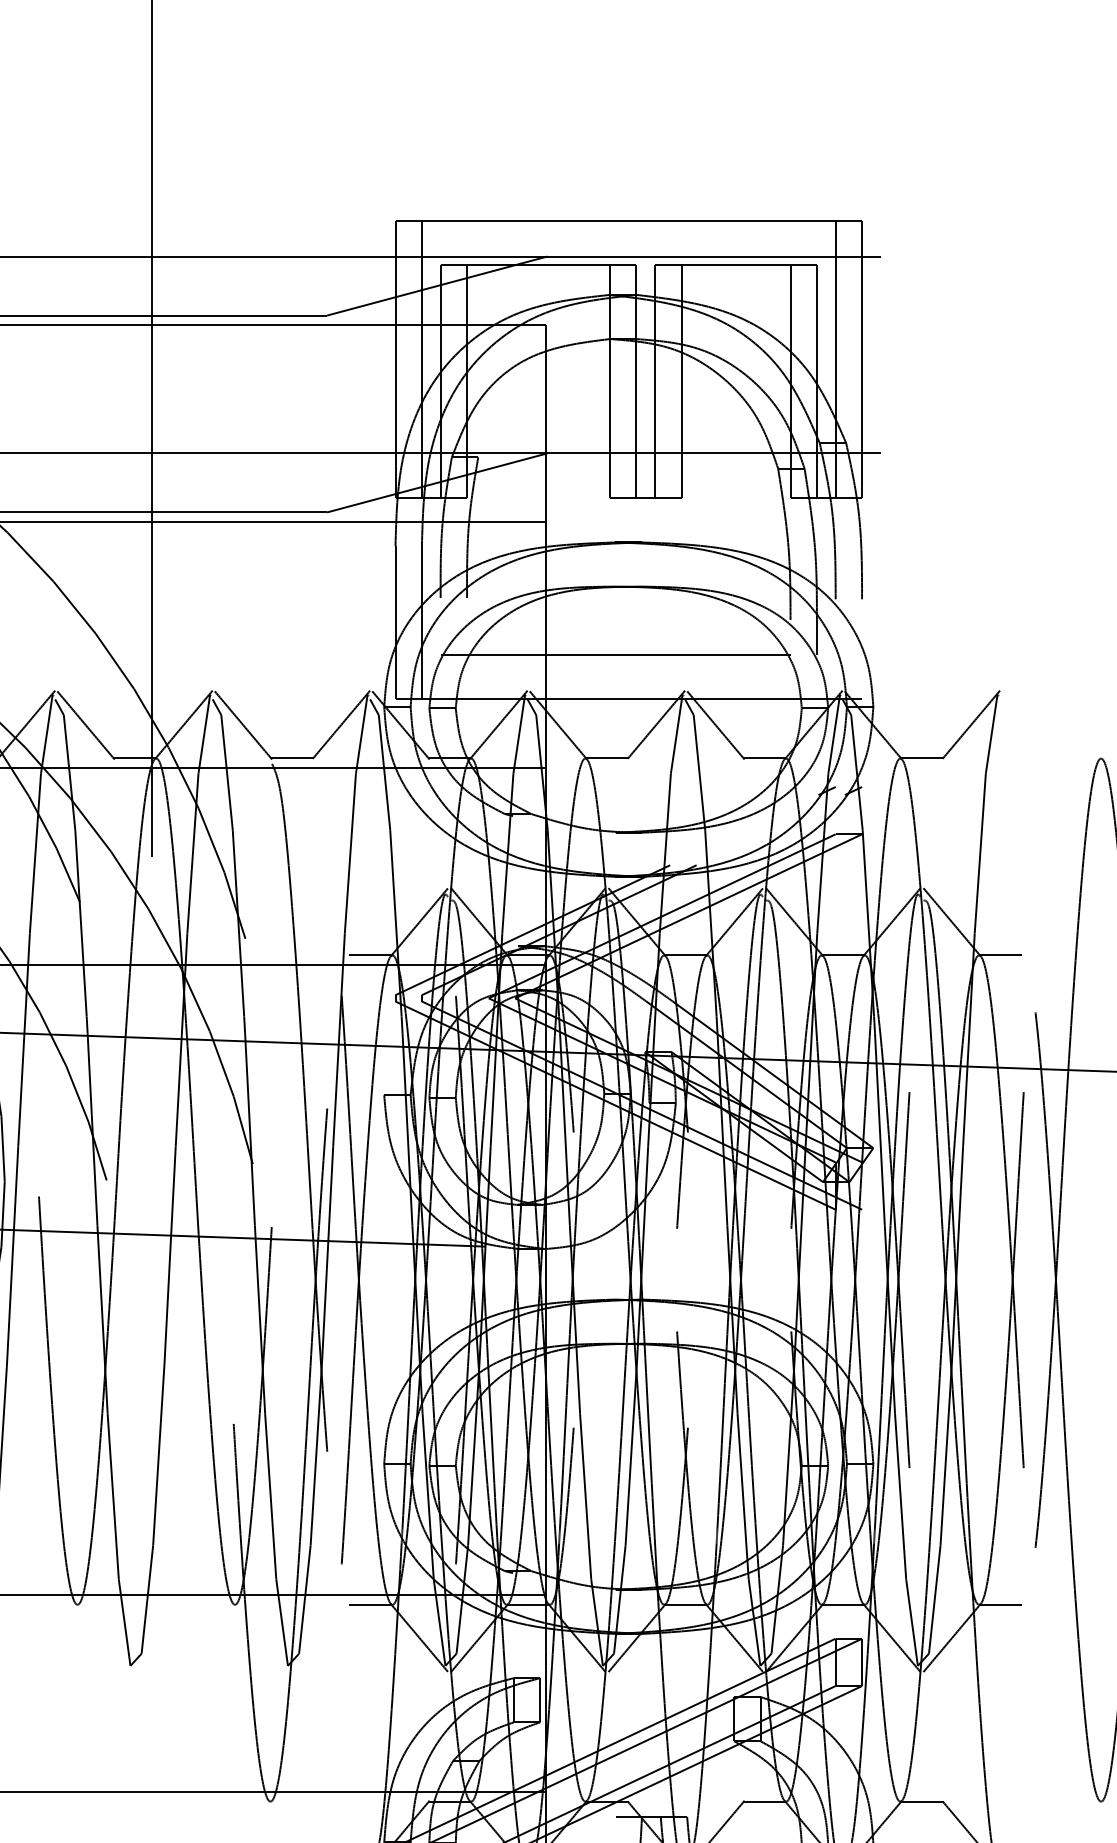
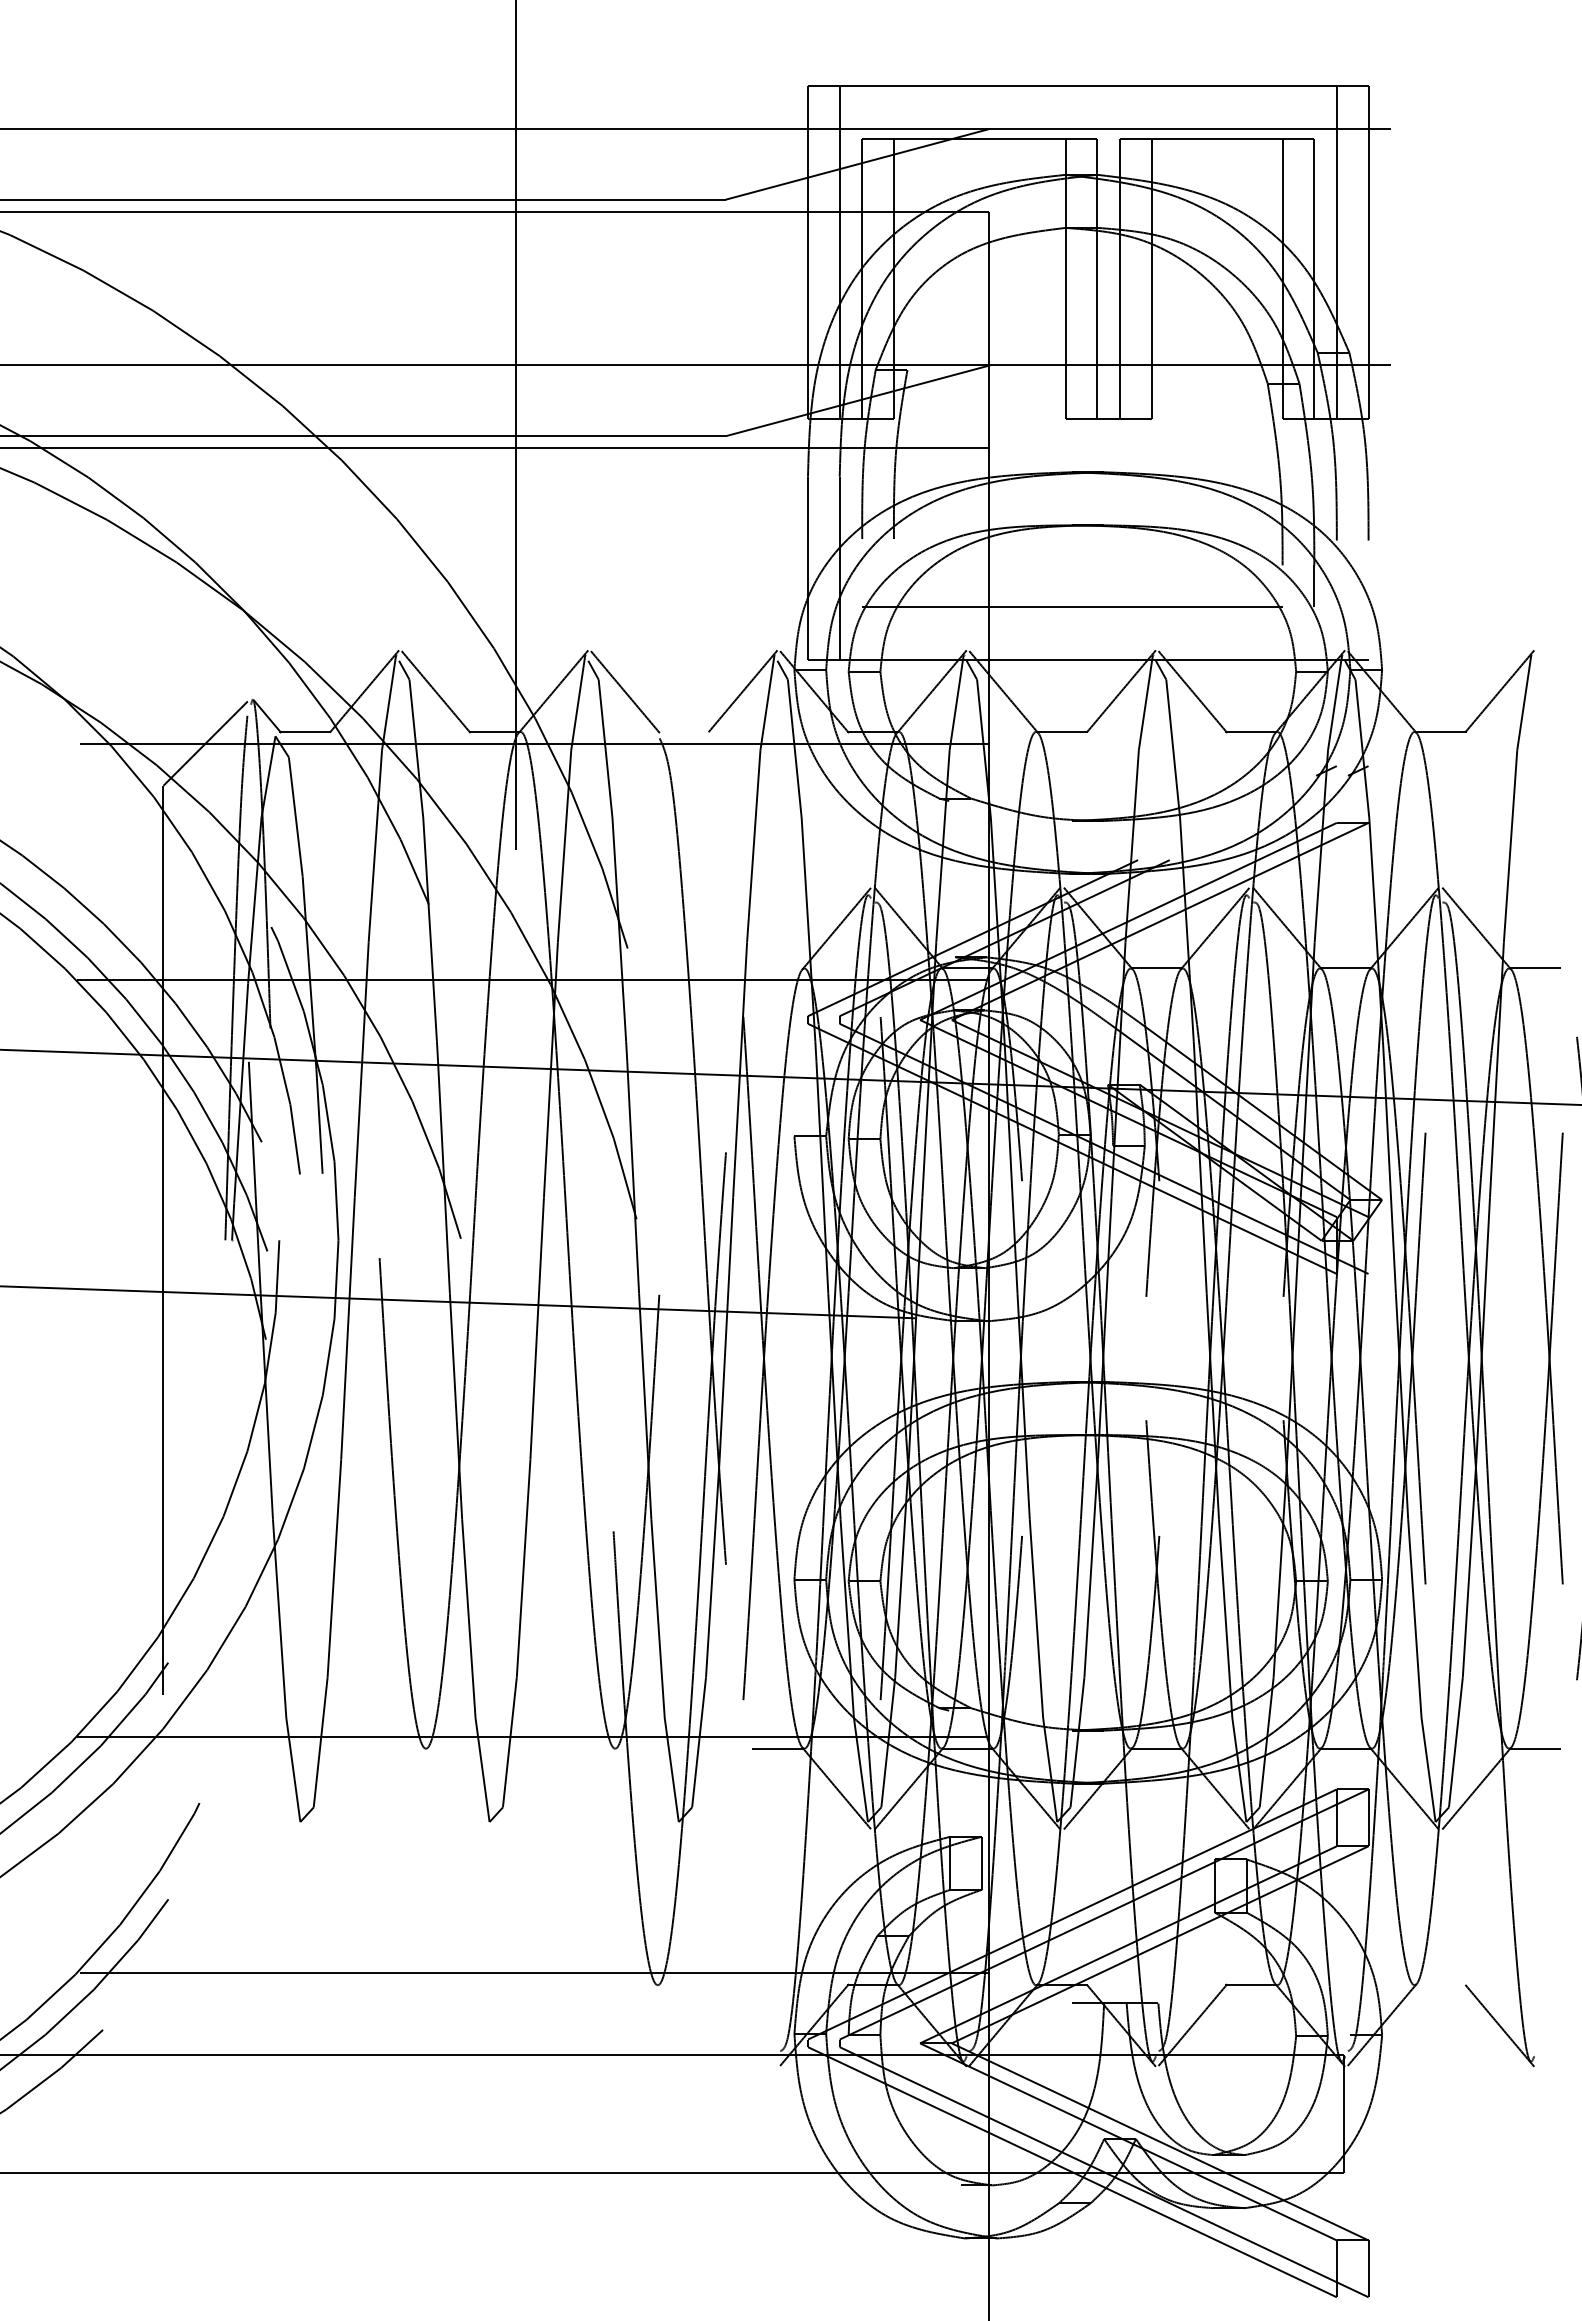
line: (291, 758) -> (683, 731), removed
line: (370, 955) -> (778, 968), removed
line: (921, 1801) -> (1440, 1985), removed

